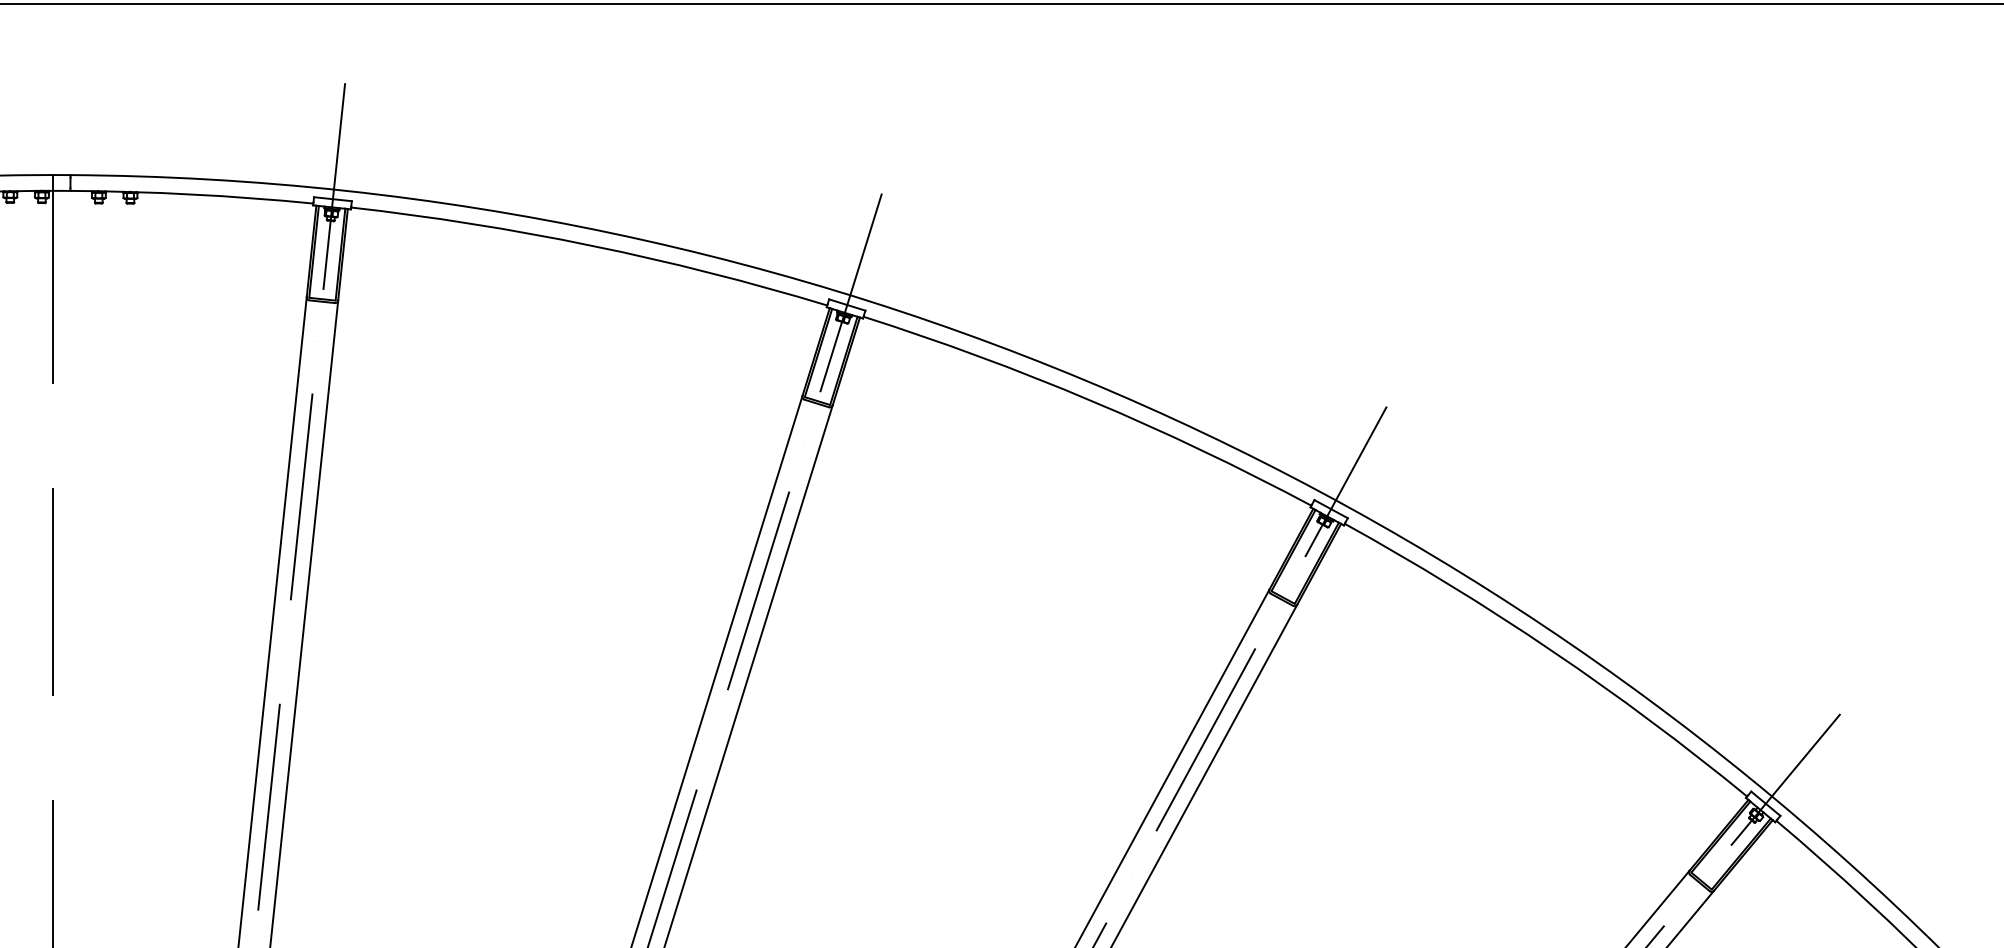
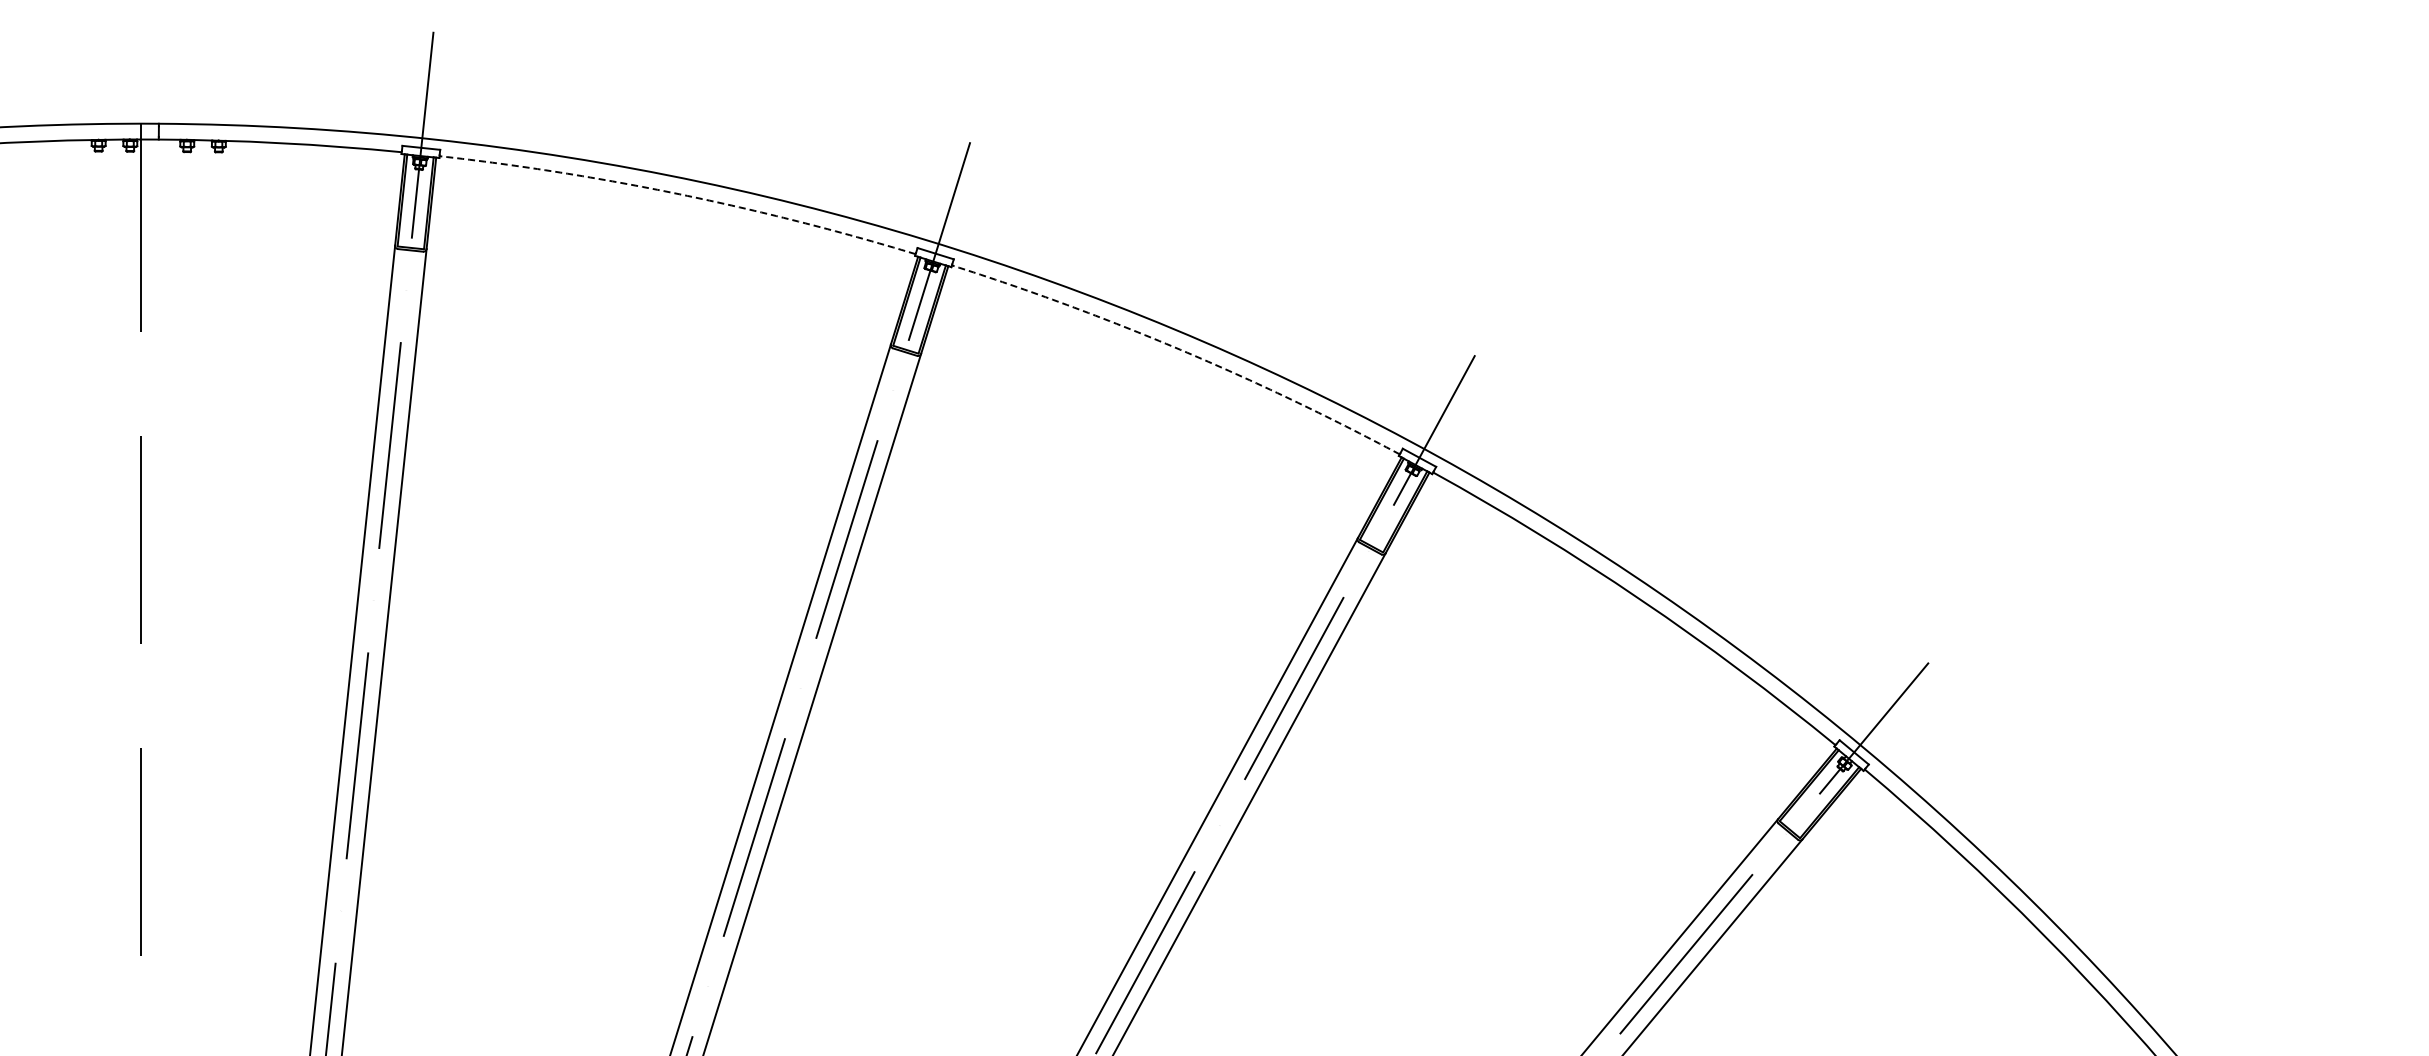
arc: (591, 245) -> (679, 194), solid -> dashed
arc: (1092, 400) -> (1180, 349), solid -> dashed

